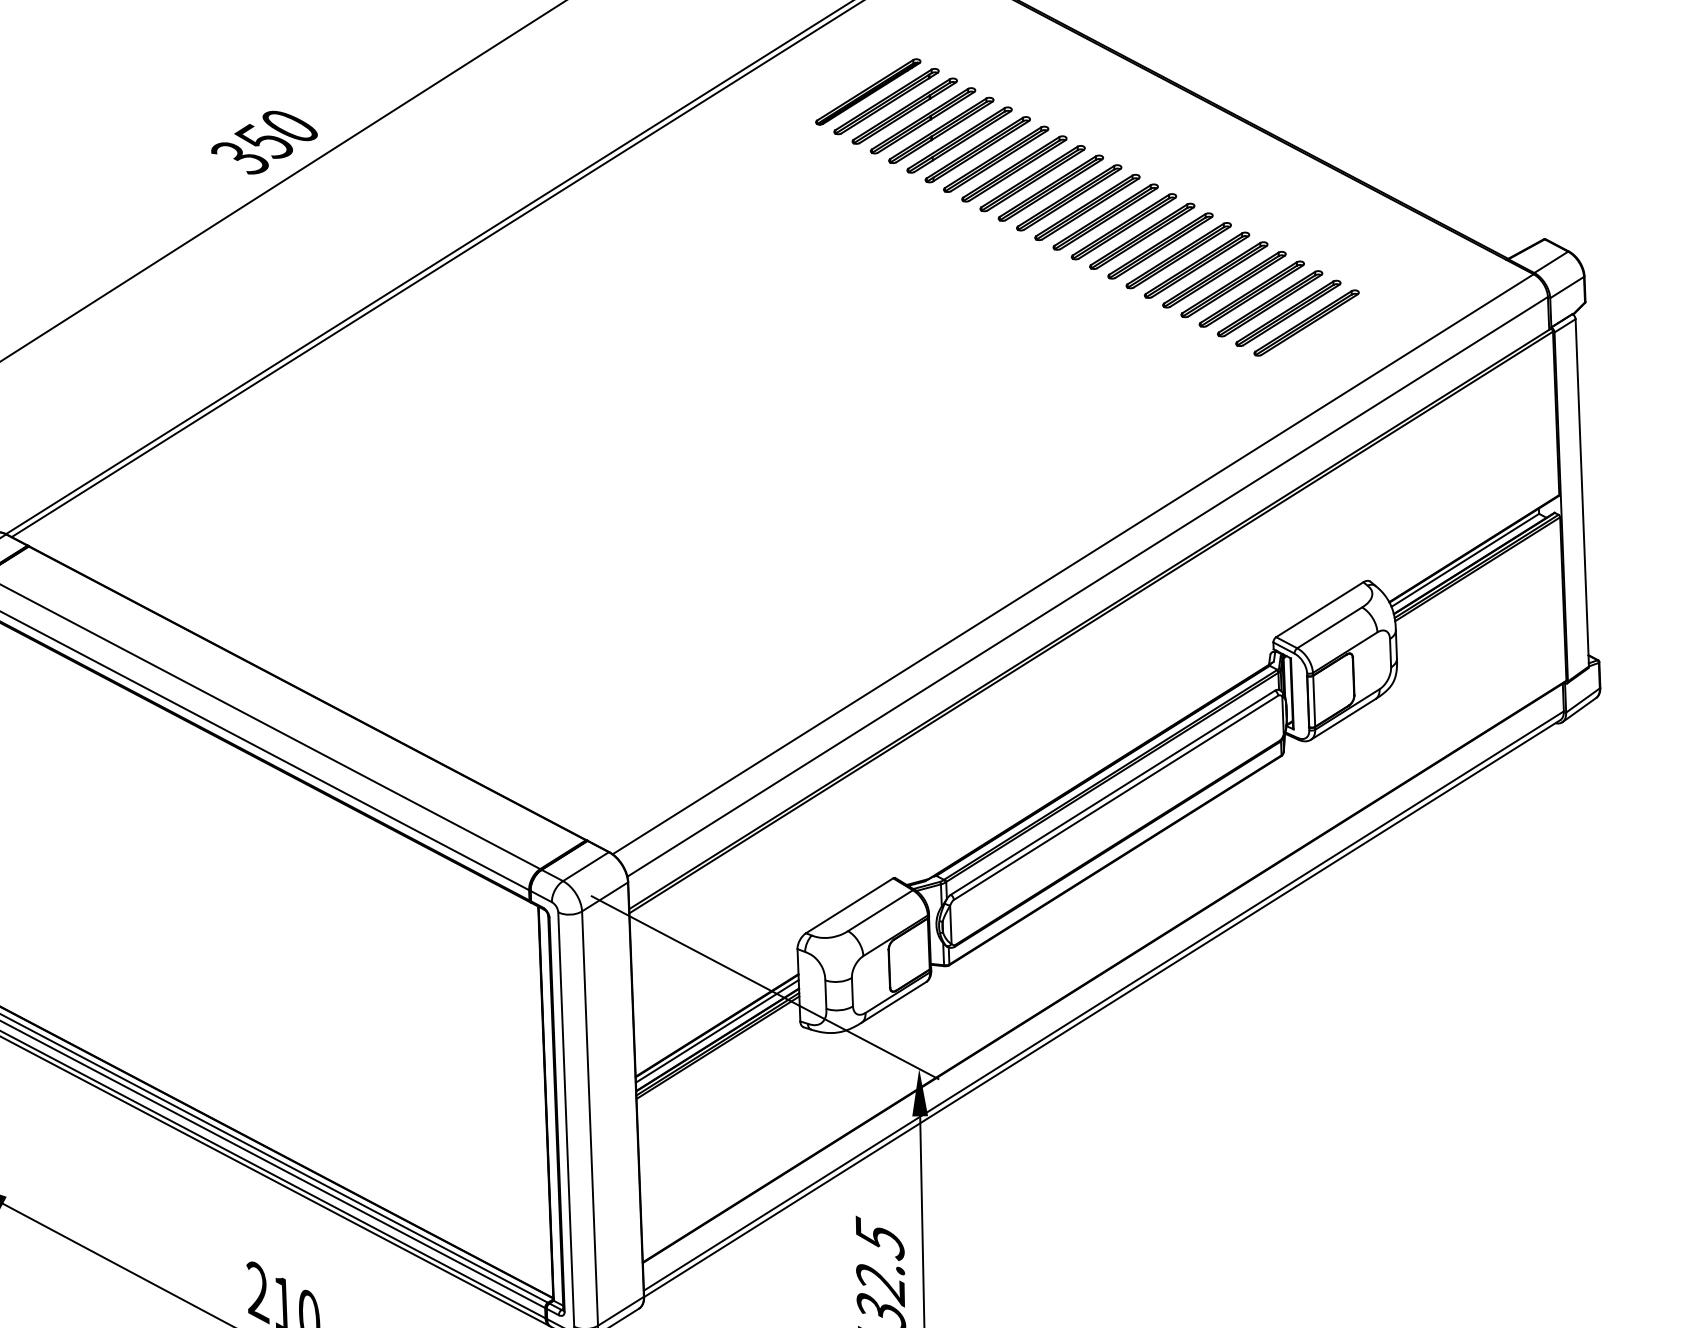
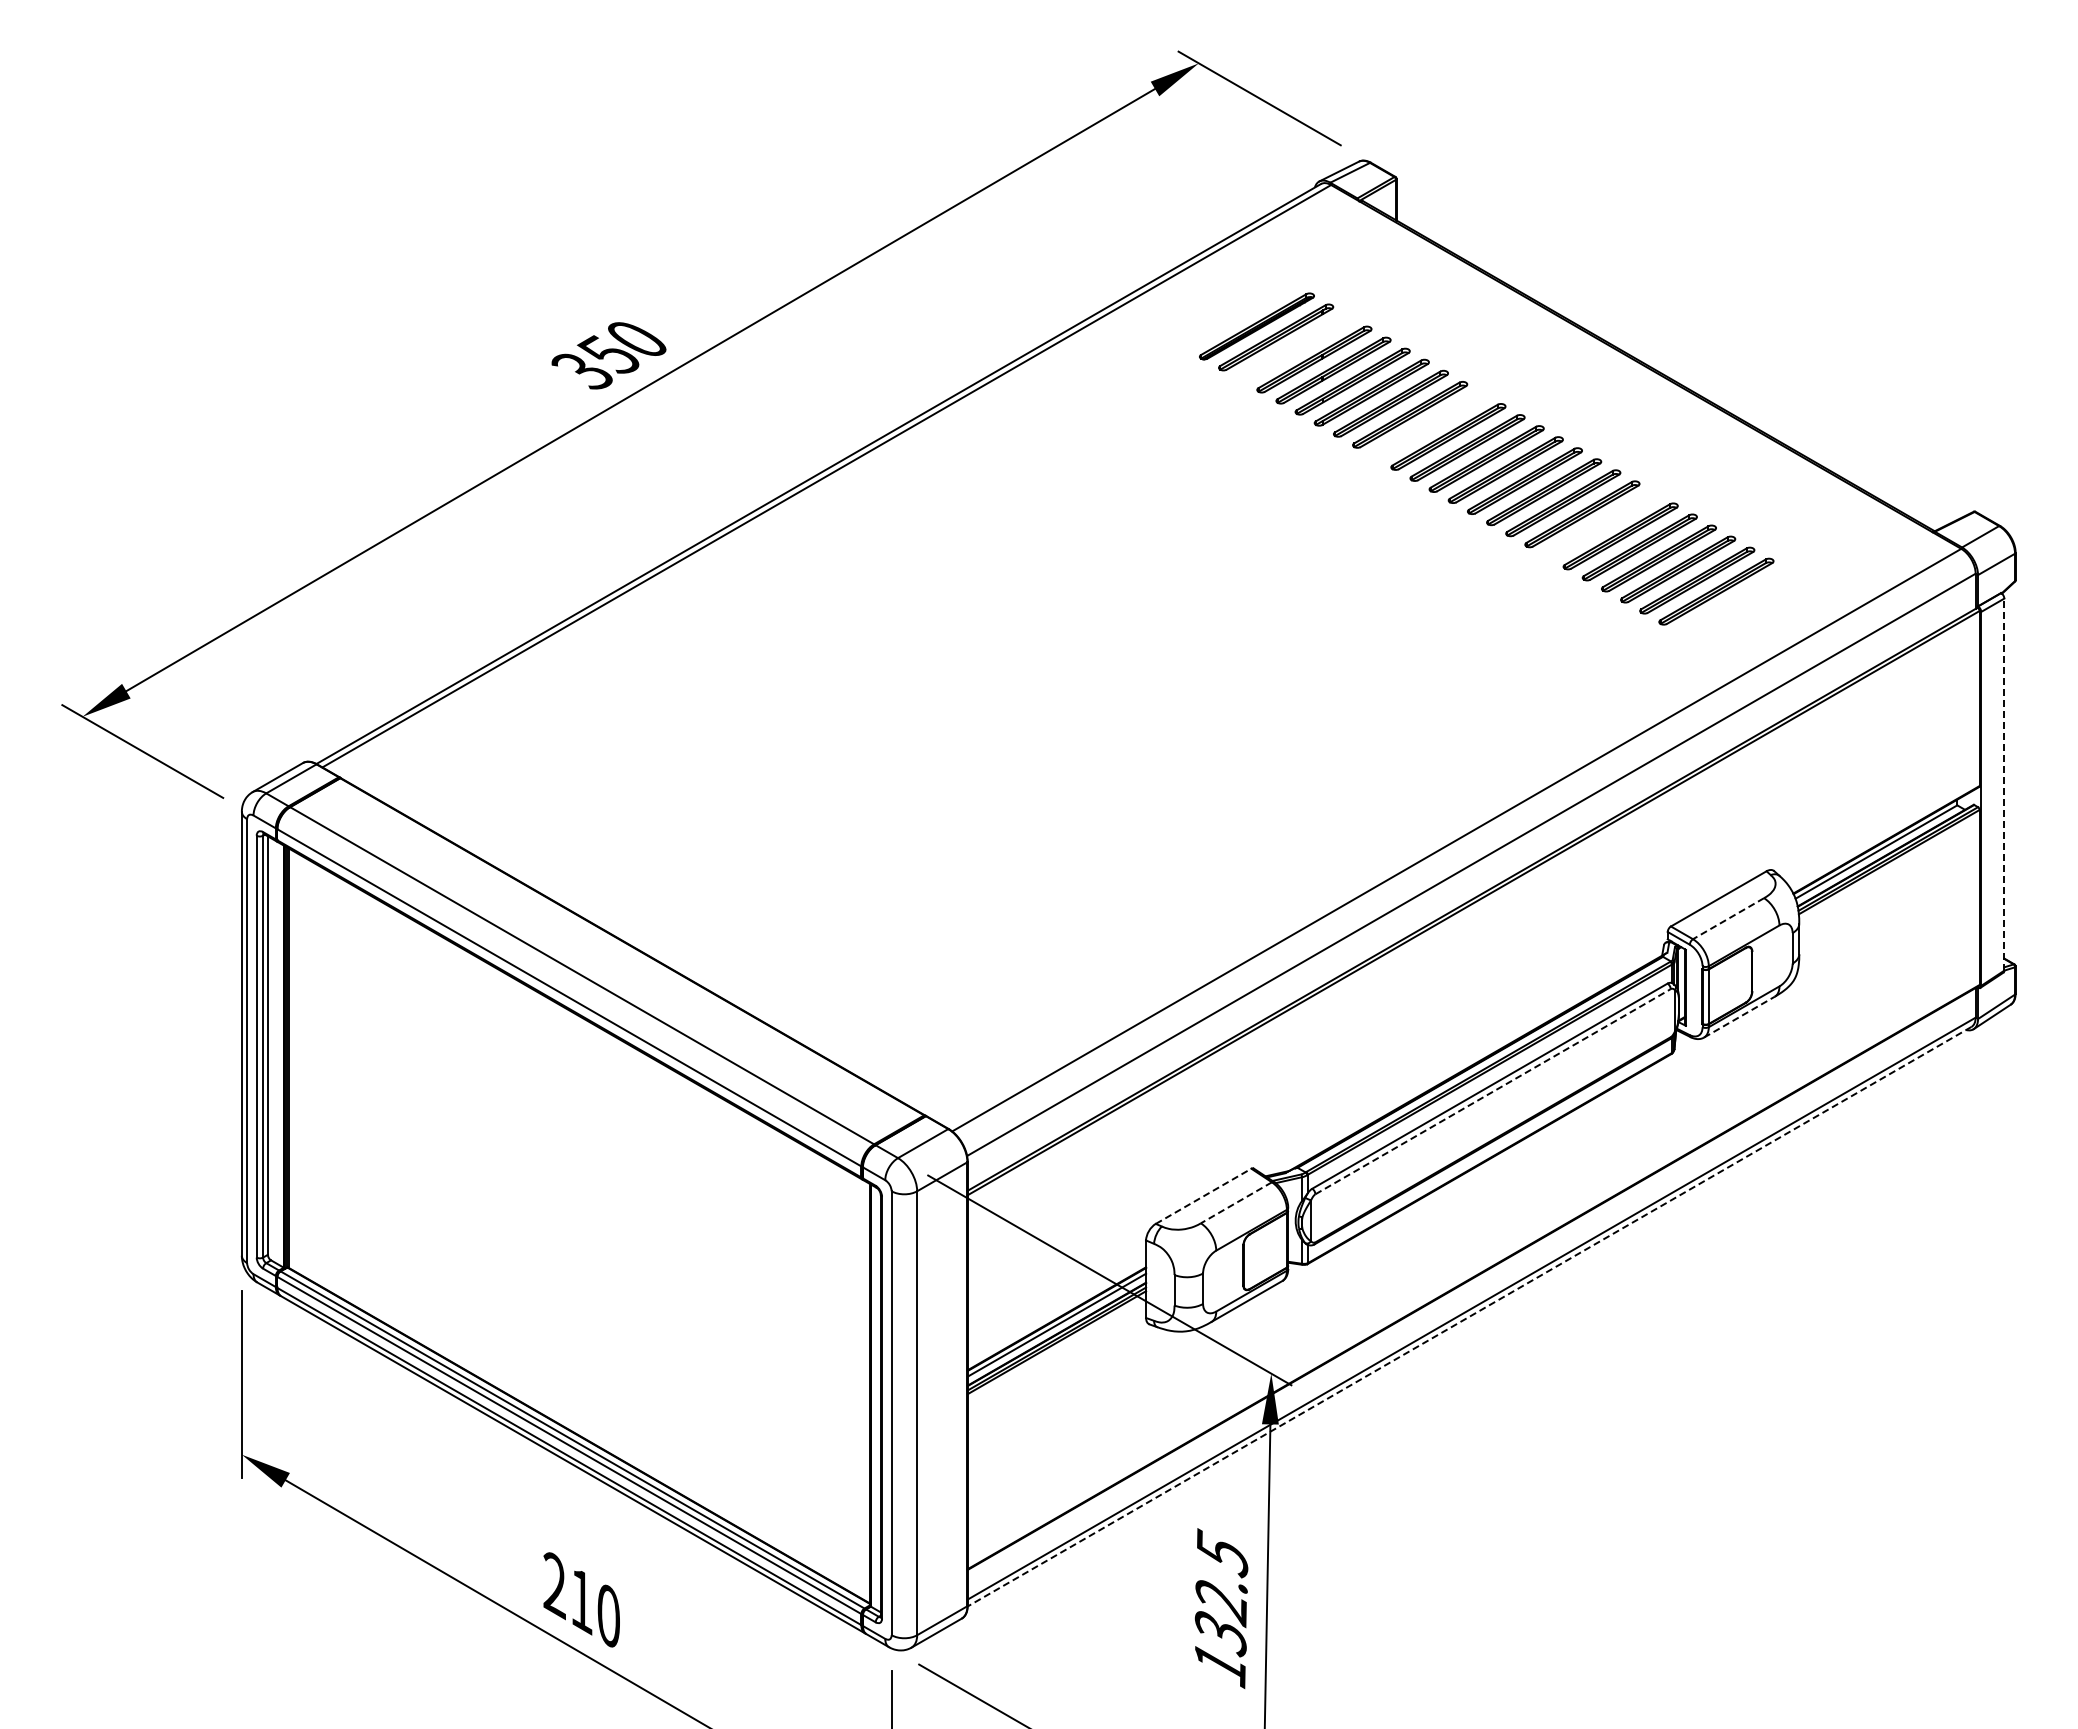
part: (905, 111) -> (1295, 348), removed
part: (1032, 178) -> (1429, 425), removed
part: (1196, 265) -> (1601, 525), removed
line: (1582, 492) -> (2004, 784), solid -> dashed
line: (1329, 627) -> (1728, 918), solid -> dashed
line: (1343, 719) -> (1739, 1017), solid -> dashed
line: (1116, 797) -> (1493, 1091), solid -> dashed
line: (850, 905) -> (1204, 1196), solid -> dashed
line: (879, 911) -> (1235, 1203), solid -> dashed
line: (1102, 1008) -> (1469, 1316), solid -> dashed

